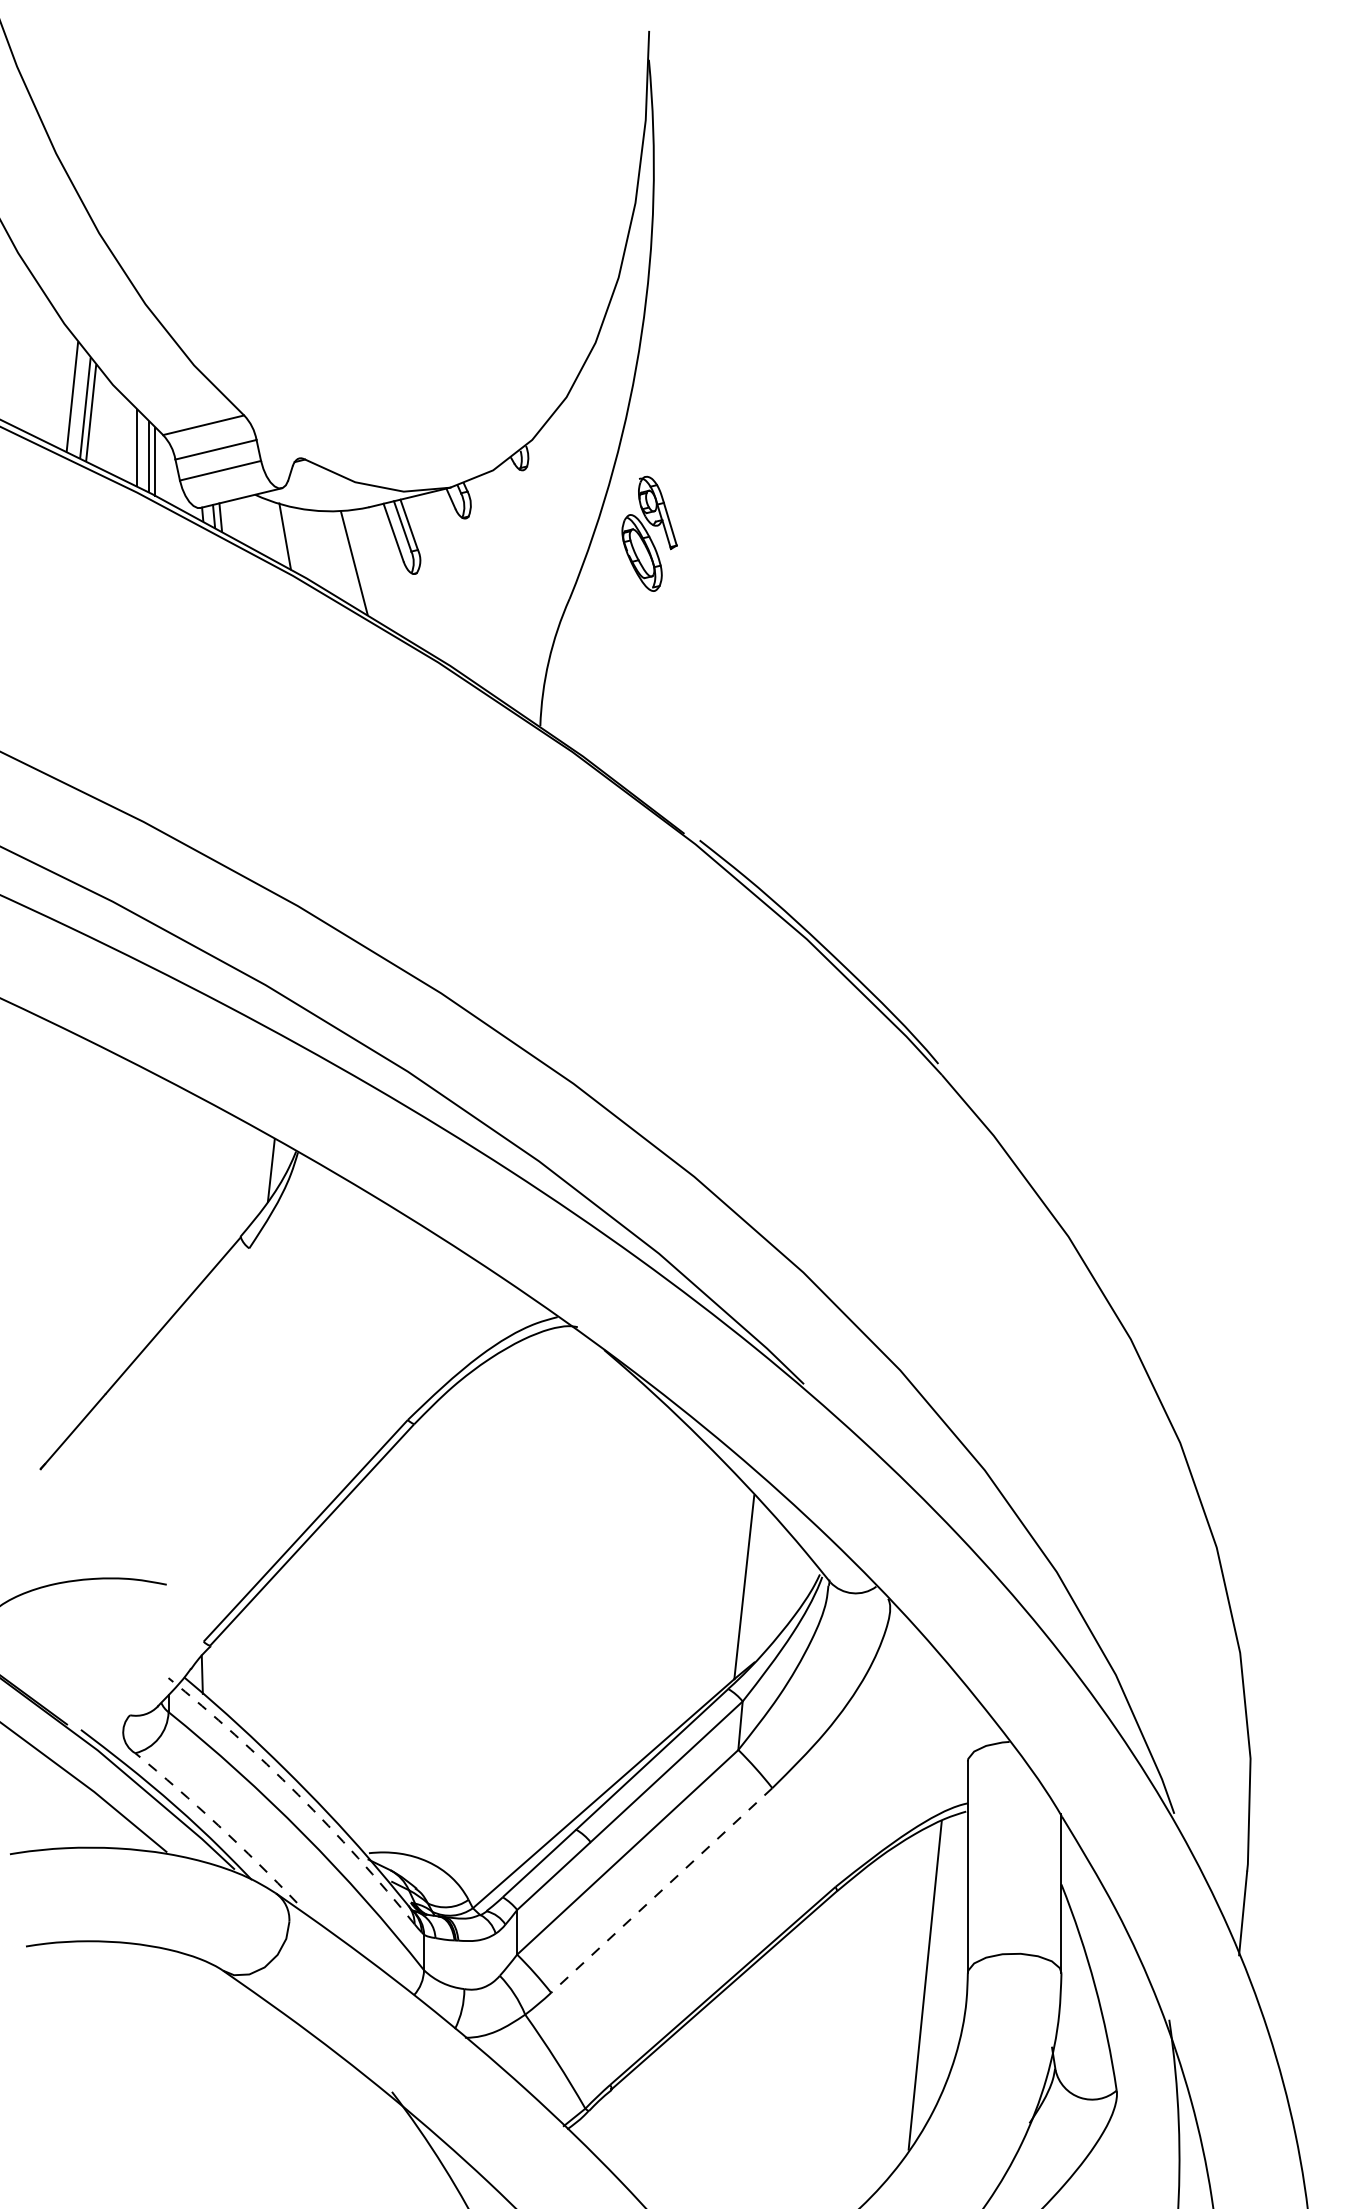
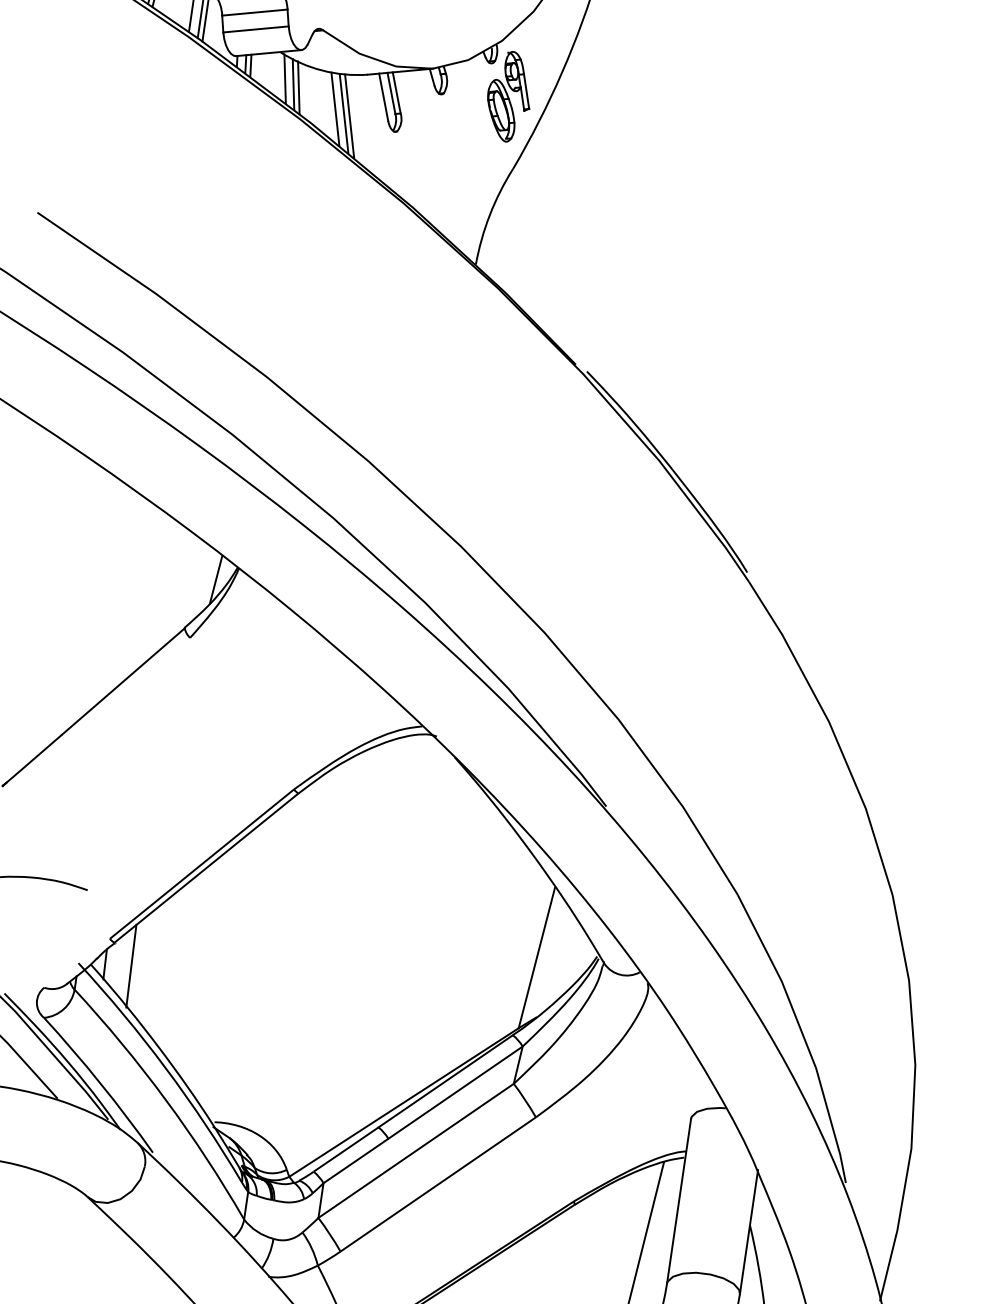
line: (265, 527) -> (284, 78), added
line: (277, 533) -> (293, 84), added
part: (649, 533) -> (509, 96), moved
line: (334, 556) -> (334, 109), added
line: (346, 560) -> (343, 113), added
line: (235, 1672) -> (131, 966), added
arc: (298, 1794) -> (166, 1068), dashed -> solid
arc: (218, 1825) -> (100, 1083), dashed -> solid
line: (661, 1890) -> (438, 1184), dashed -> solid

